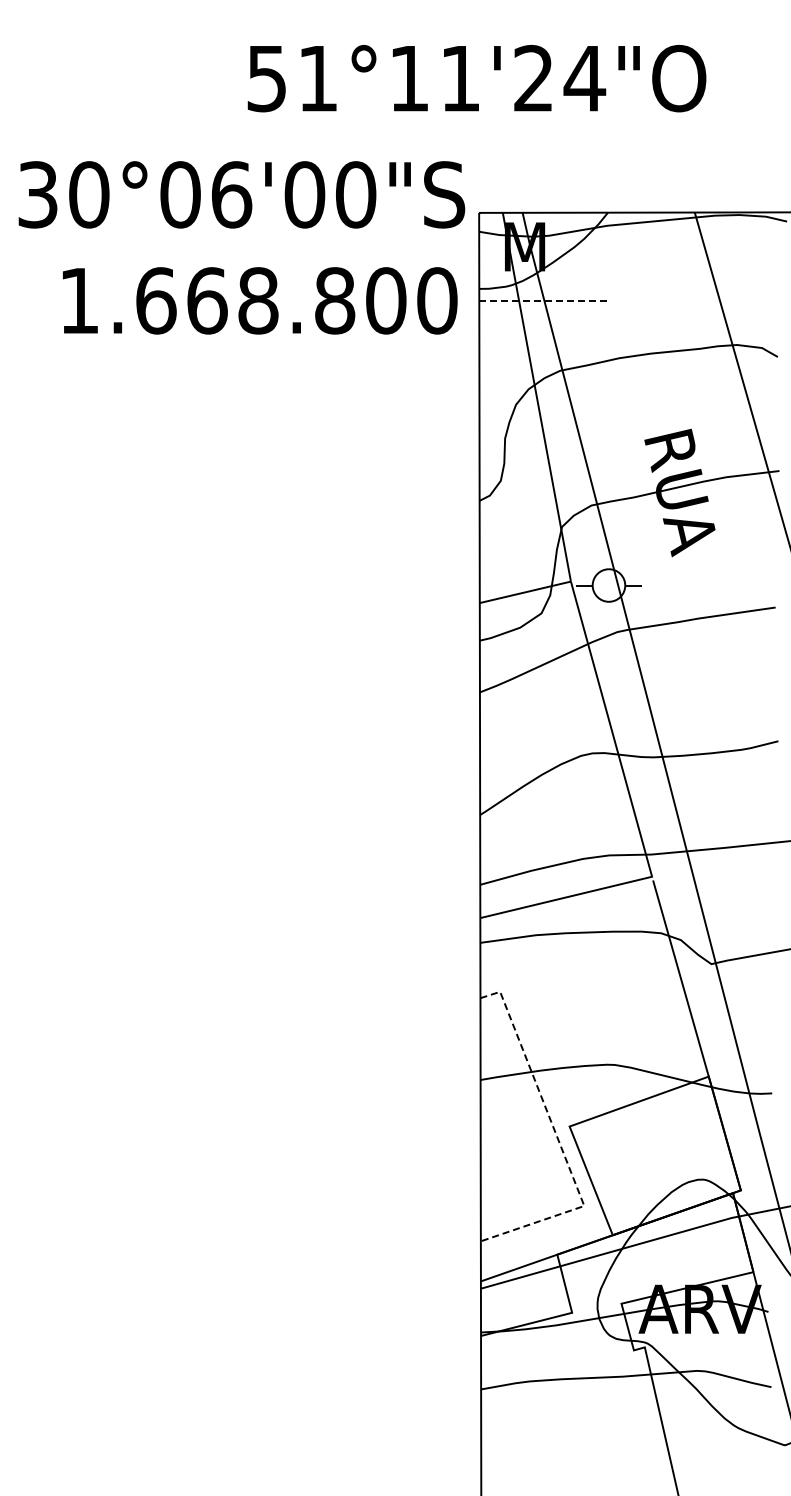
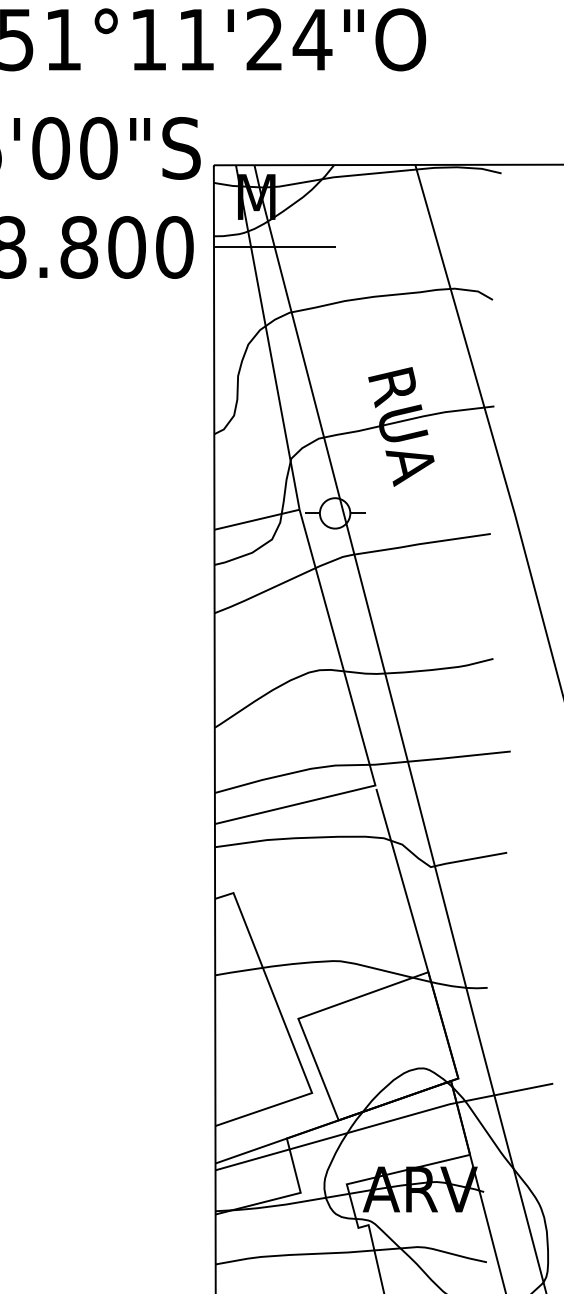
line: (544, 300) -> (274, 247), dashed -> solid
line: (558, 1140) -> (287, 1031), dashed -> solid

